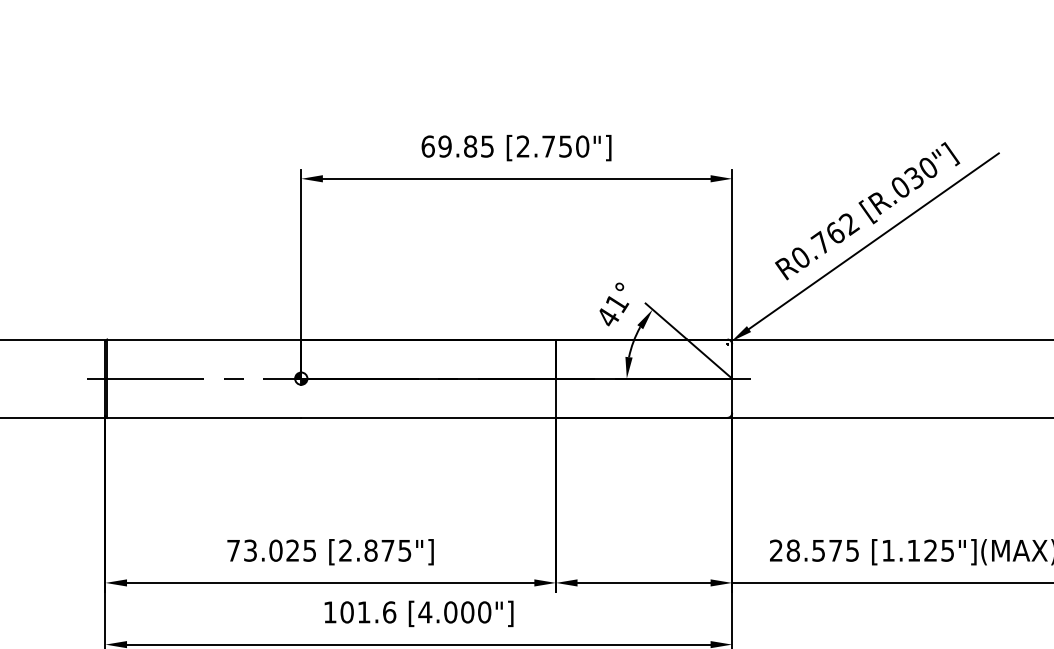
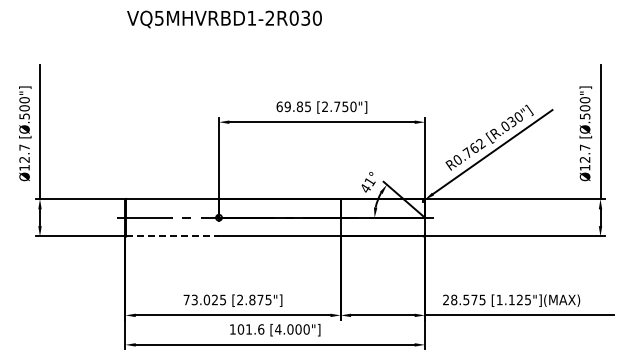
line: (206, 417) -> (173, 236), solid -> dashed

